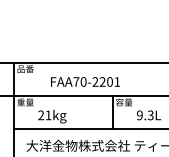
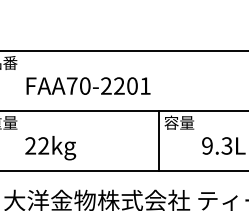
text: (85, 81) -> (88, 85), moved
text: (48, 115) -> (43, 146), 21kg -> 22kg

